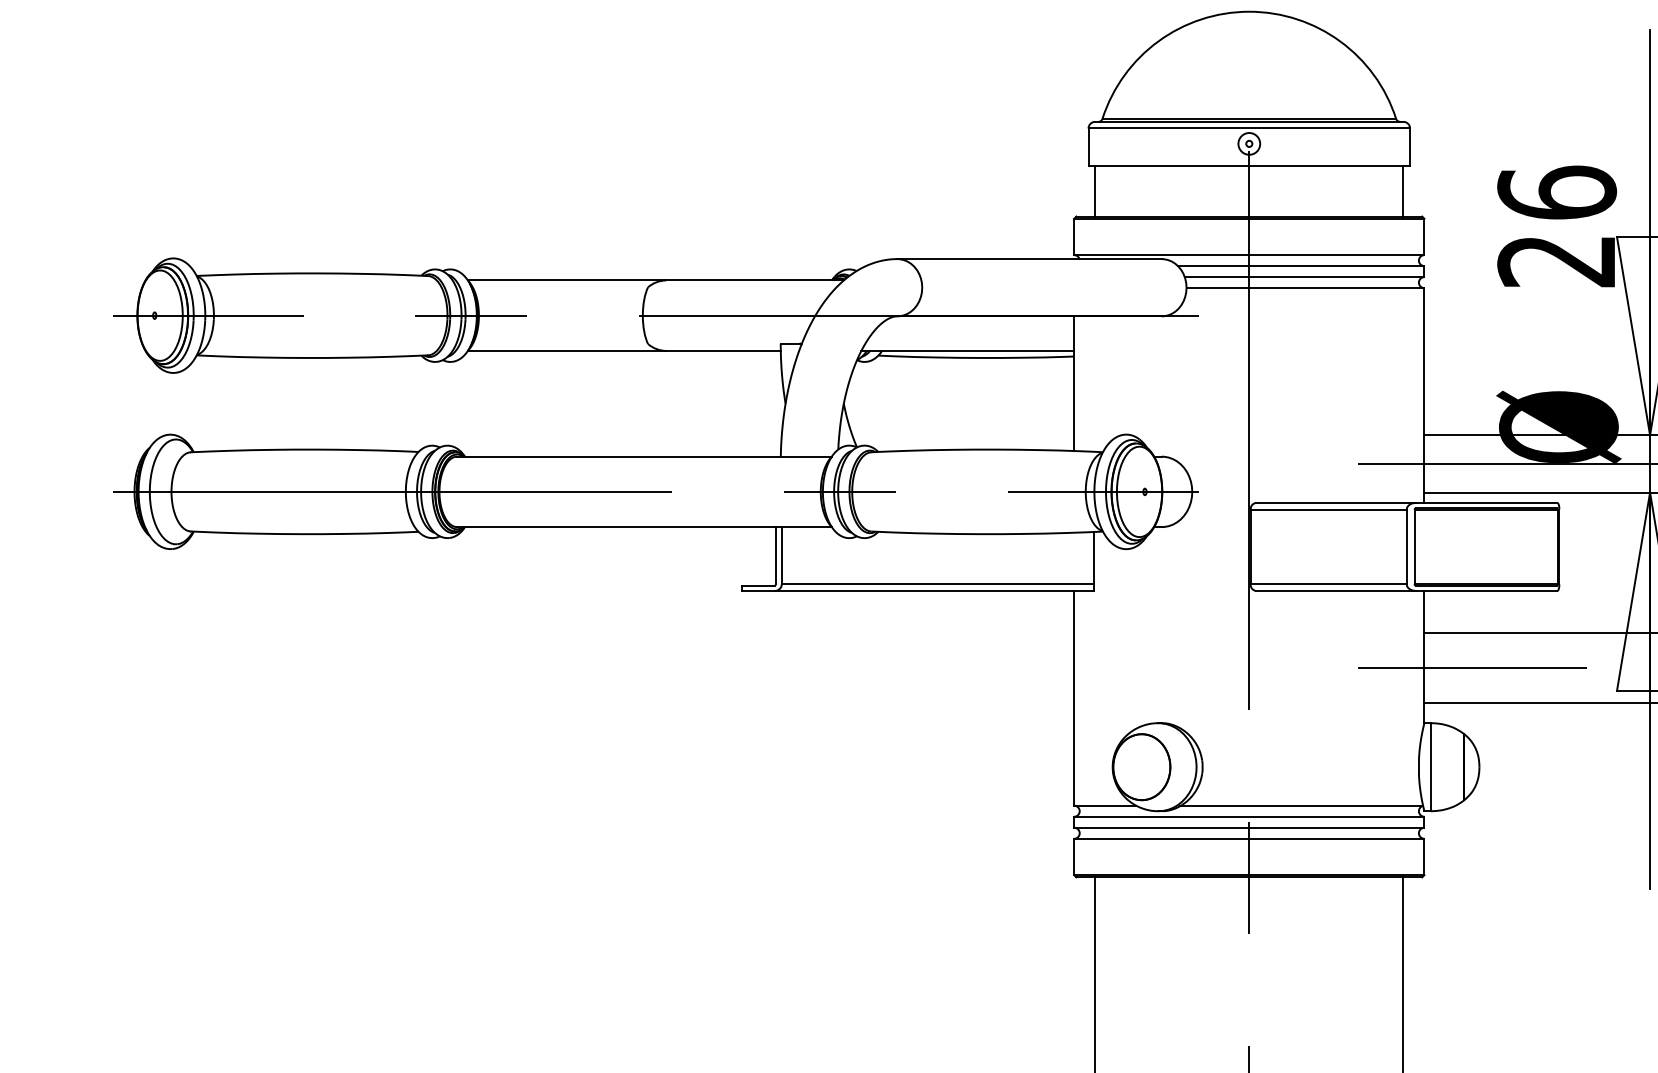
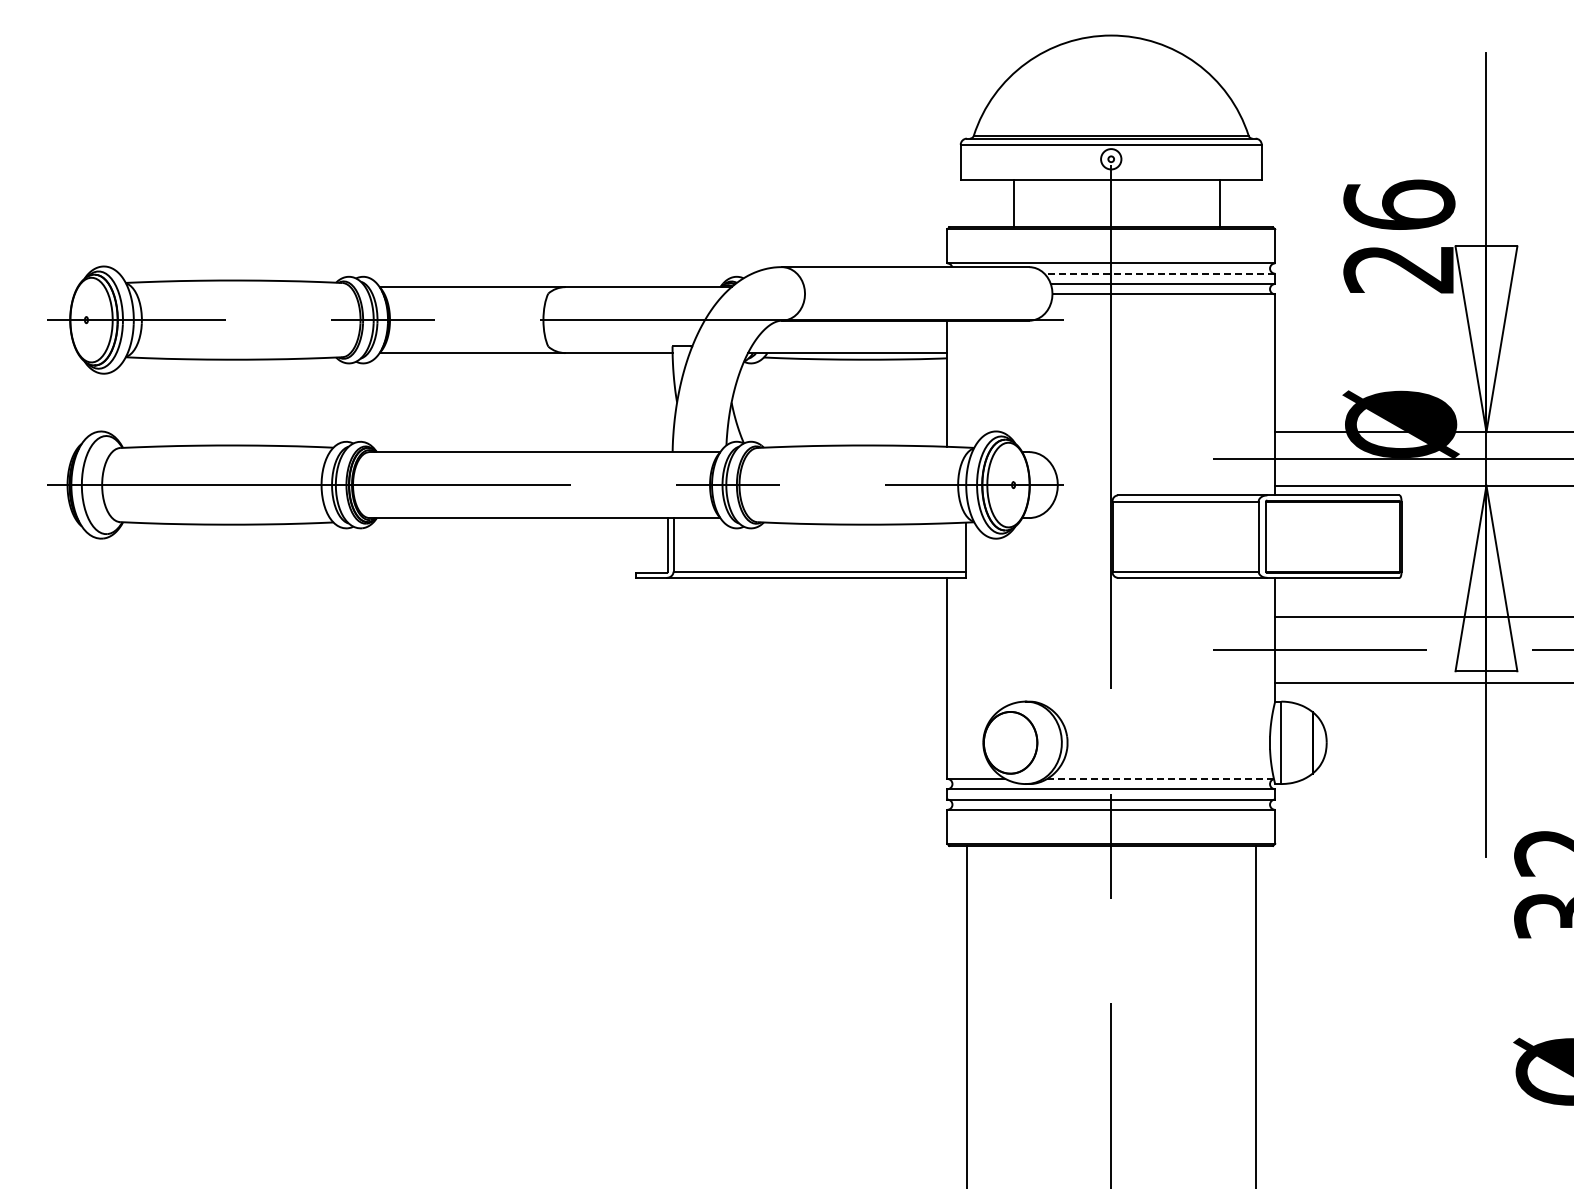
line: (1094, 191) -> (1013, 203), moved
line: (1403, 191) -> (1219, 203), moved
line: (1300, 265) -> (1159, 273), solid -> dashed
line: (1301, 805) -> (1160, 778), solid -> dashed

